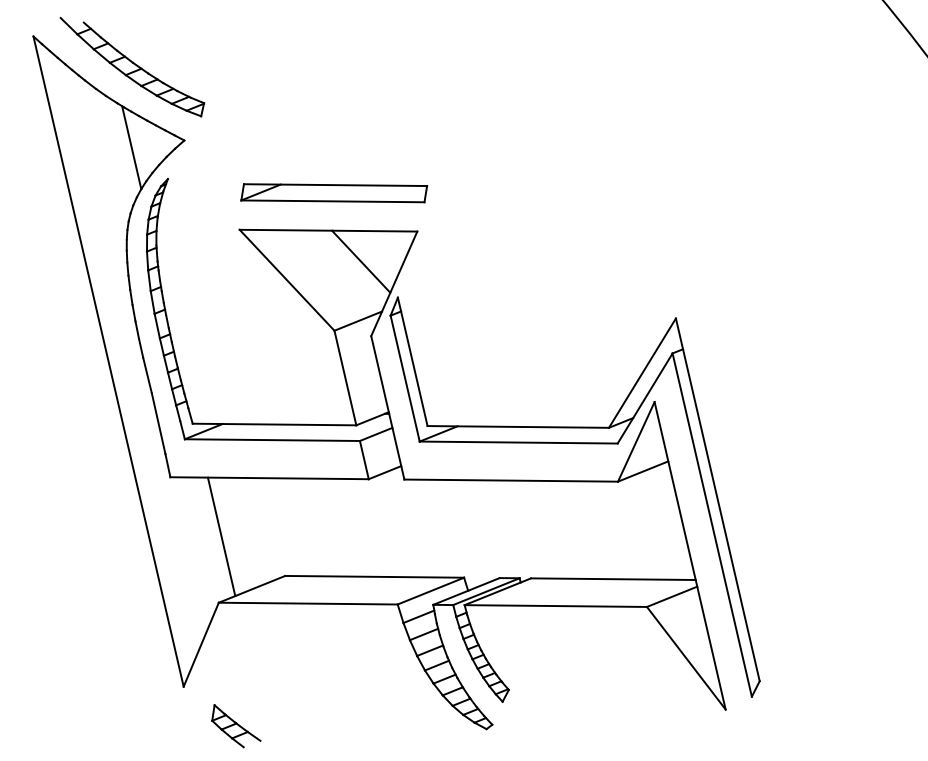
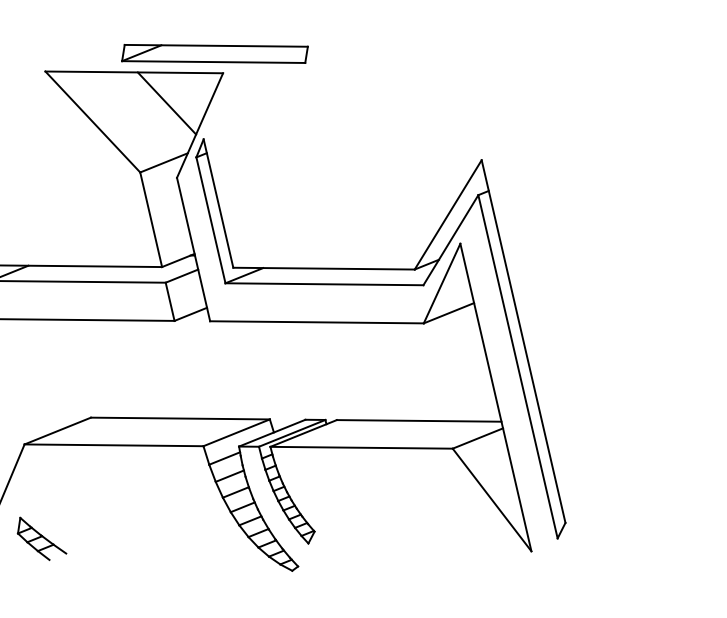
part: (334, 193) -> (215, 54), moved
line: (221, 536) -> (27, 378), removed
part: (236, 726) -> (42, 539), moved

